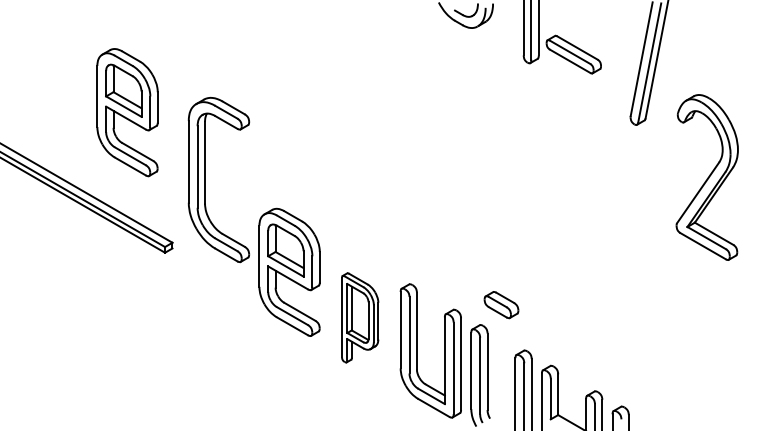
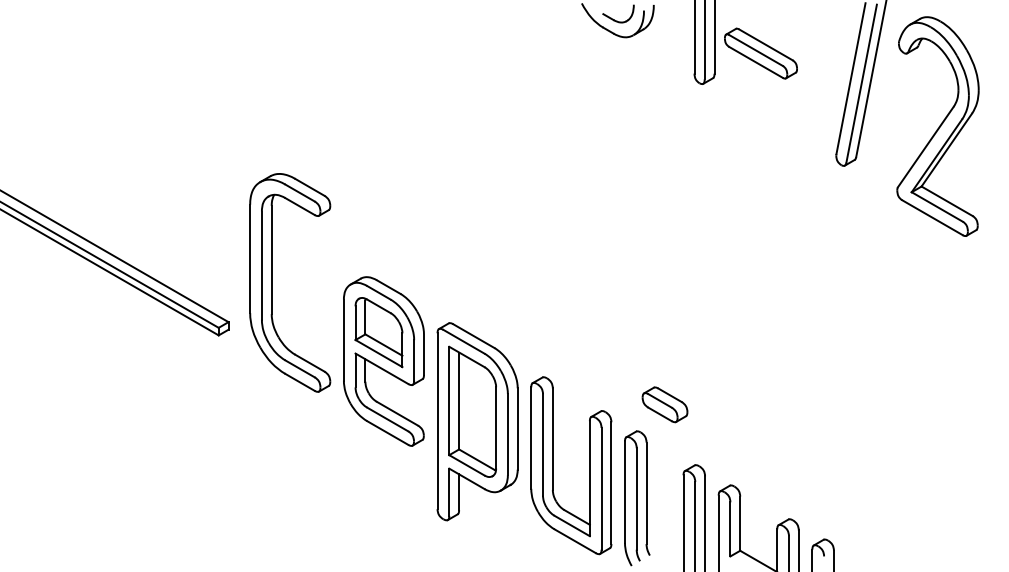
part: (573, 54) -> (760, 53), moved
part: (127, 112) -> (168, 149), removed
part: (706, 177) -> (937, 126), moved
part: (205, 179) -> (272, 282), moved
part: (360, 317) -> (477, 421), size x1.67

